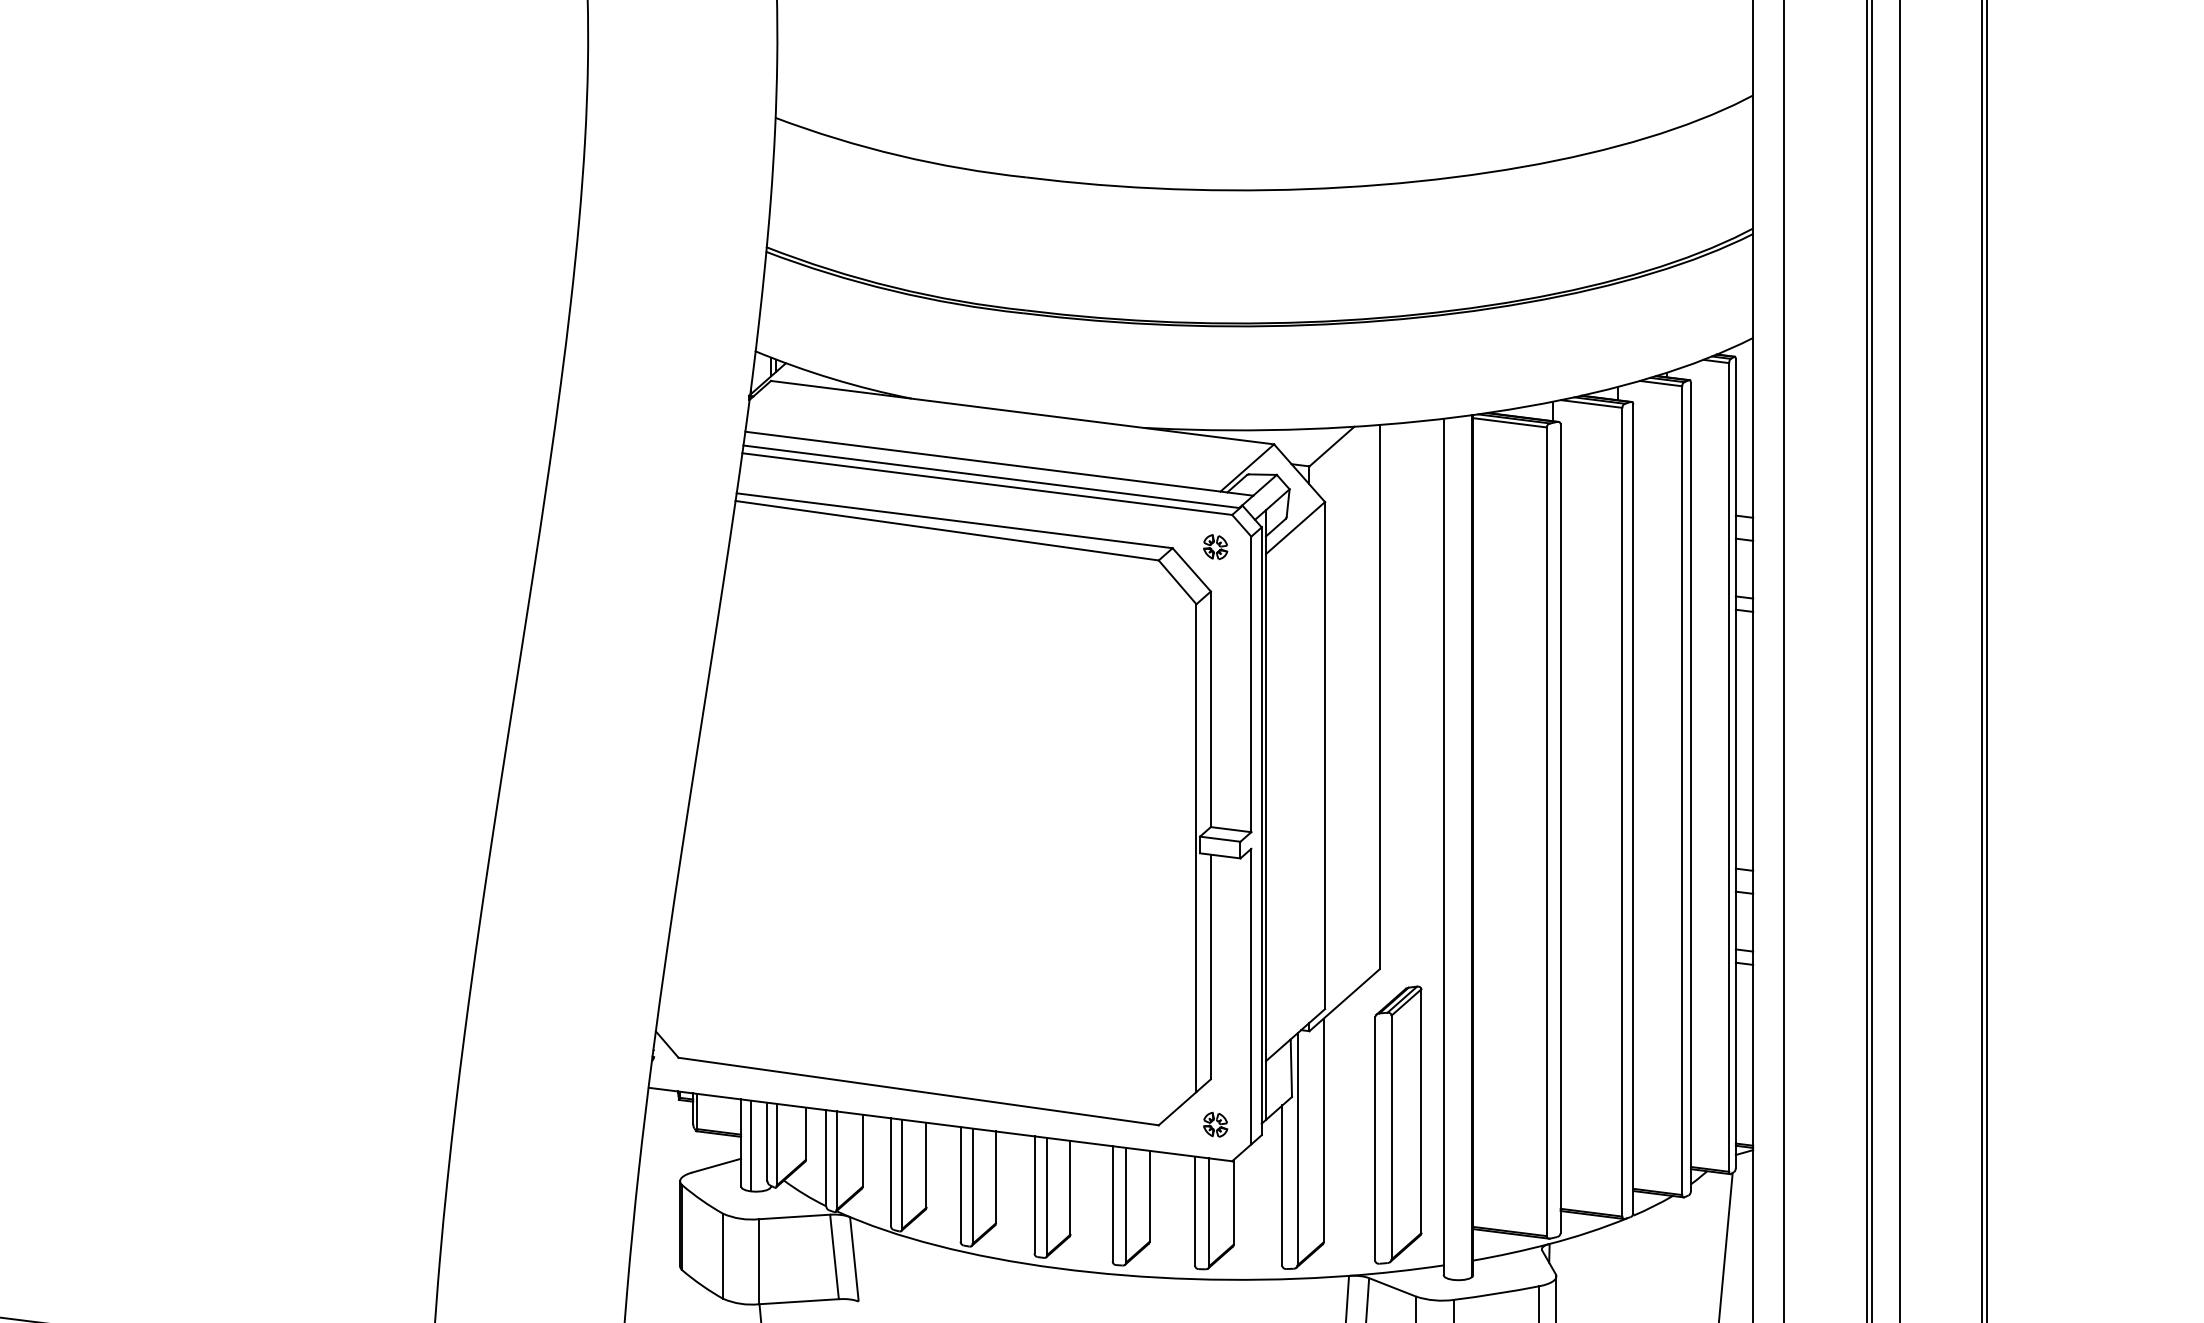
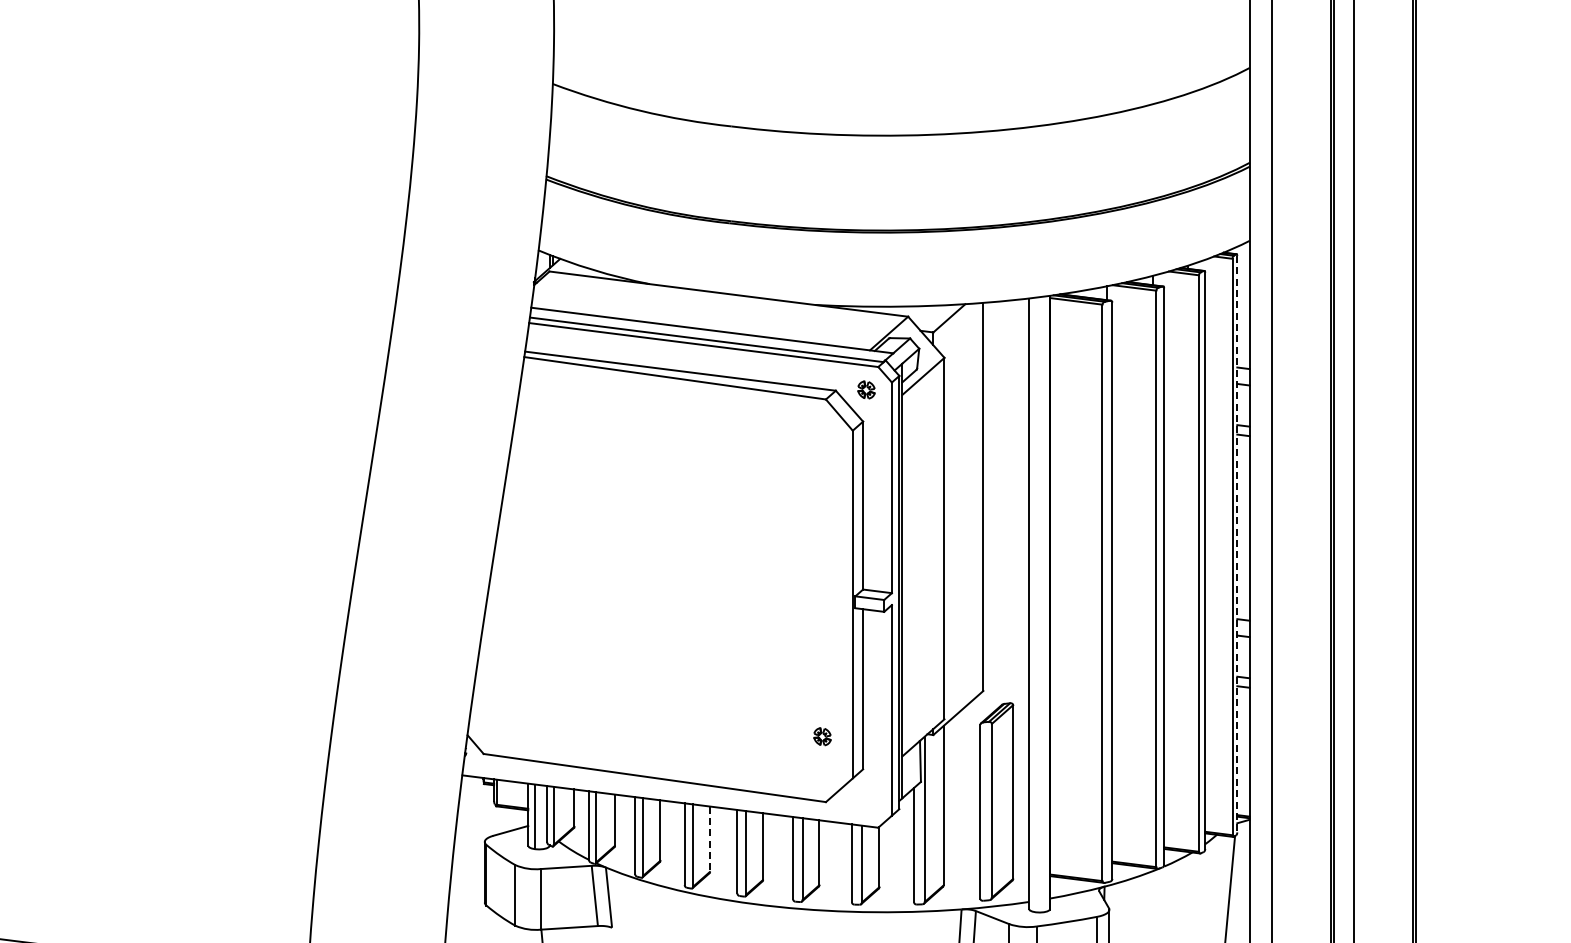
line: (1736, 763) -> (1237, 544), solid -> dashed
part: (1215, 1124) -> (822, 736), moved
line: (995, 1177) -> (709, 839), solid -> dashed

